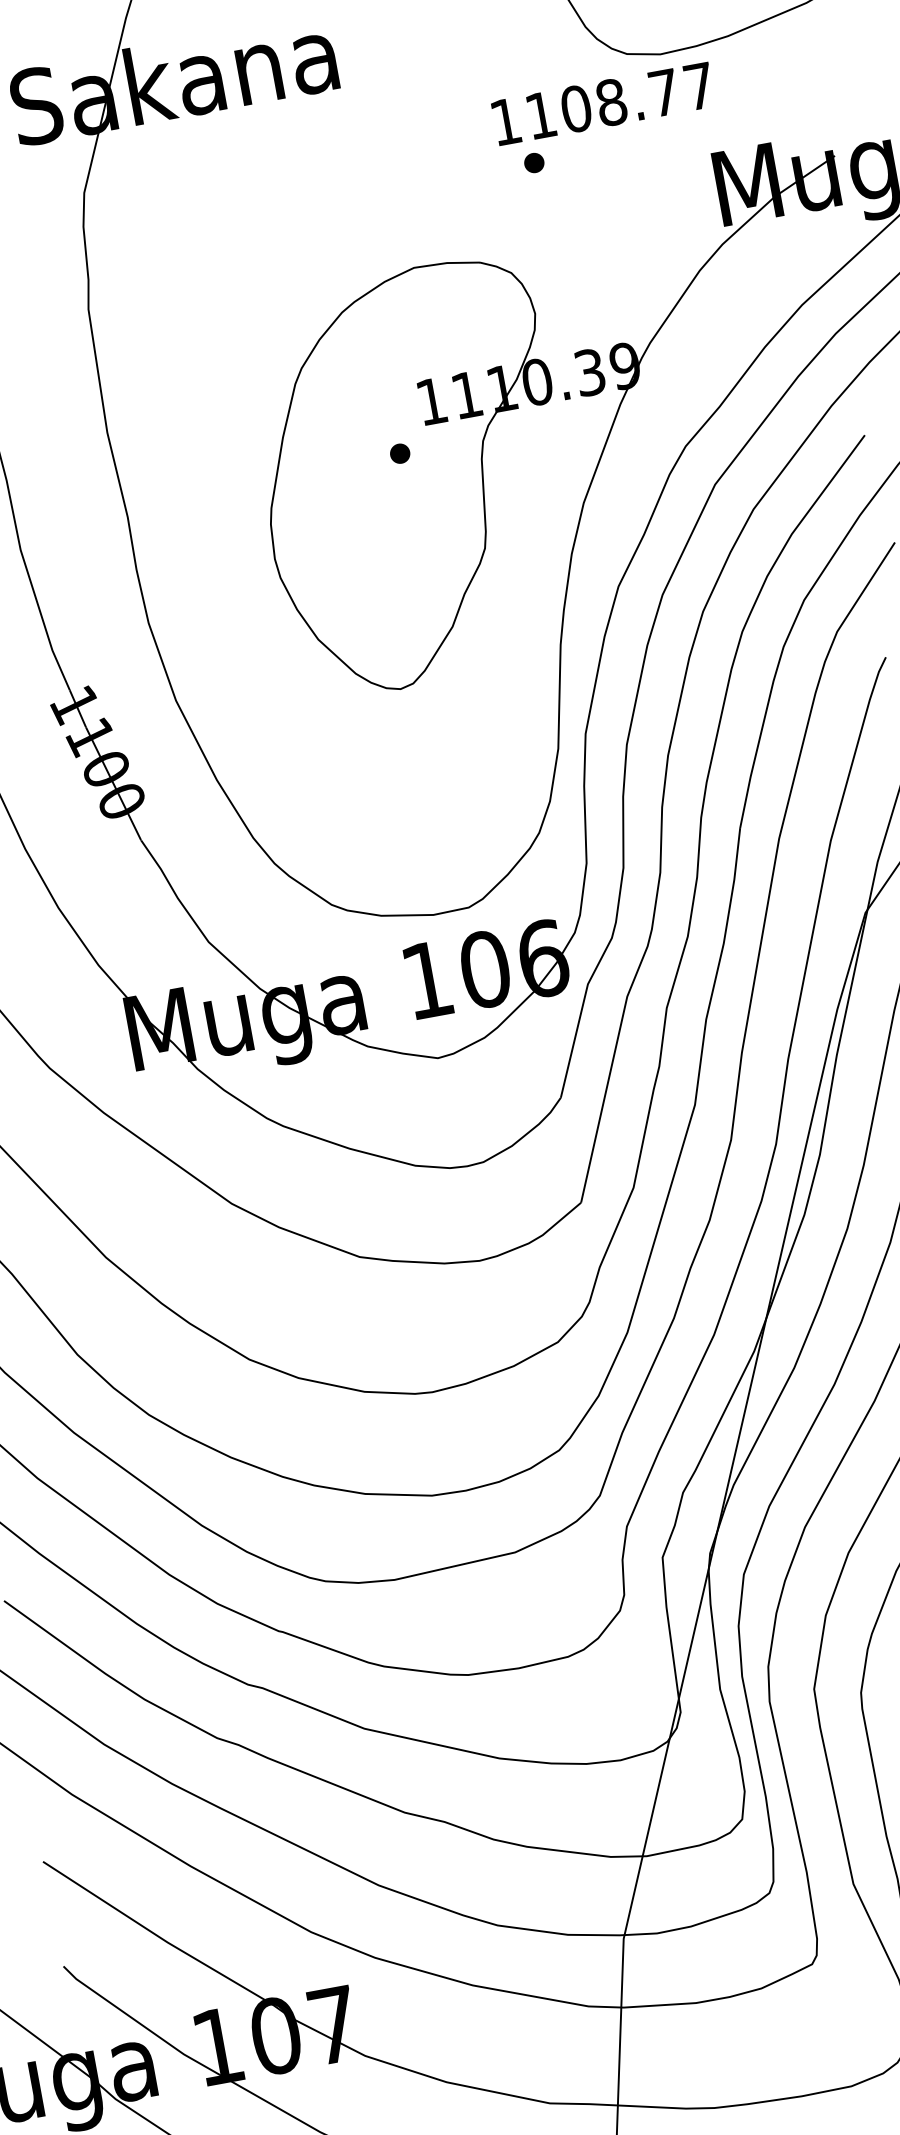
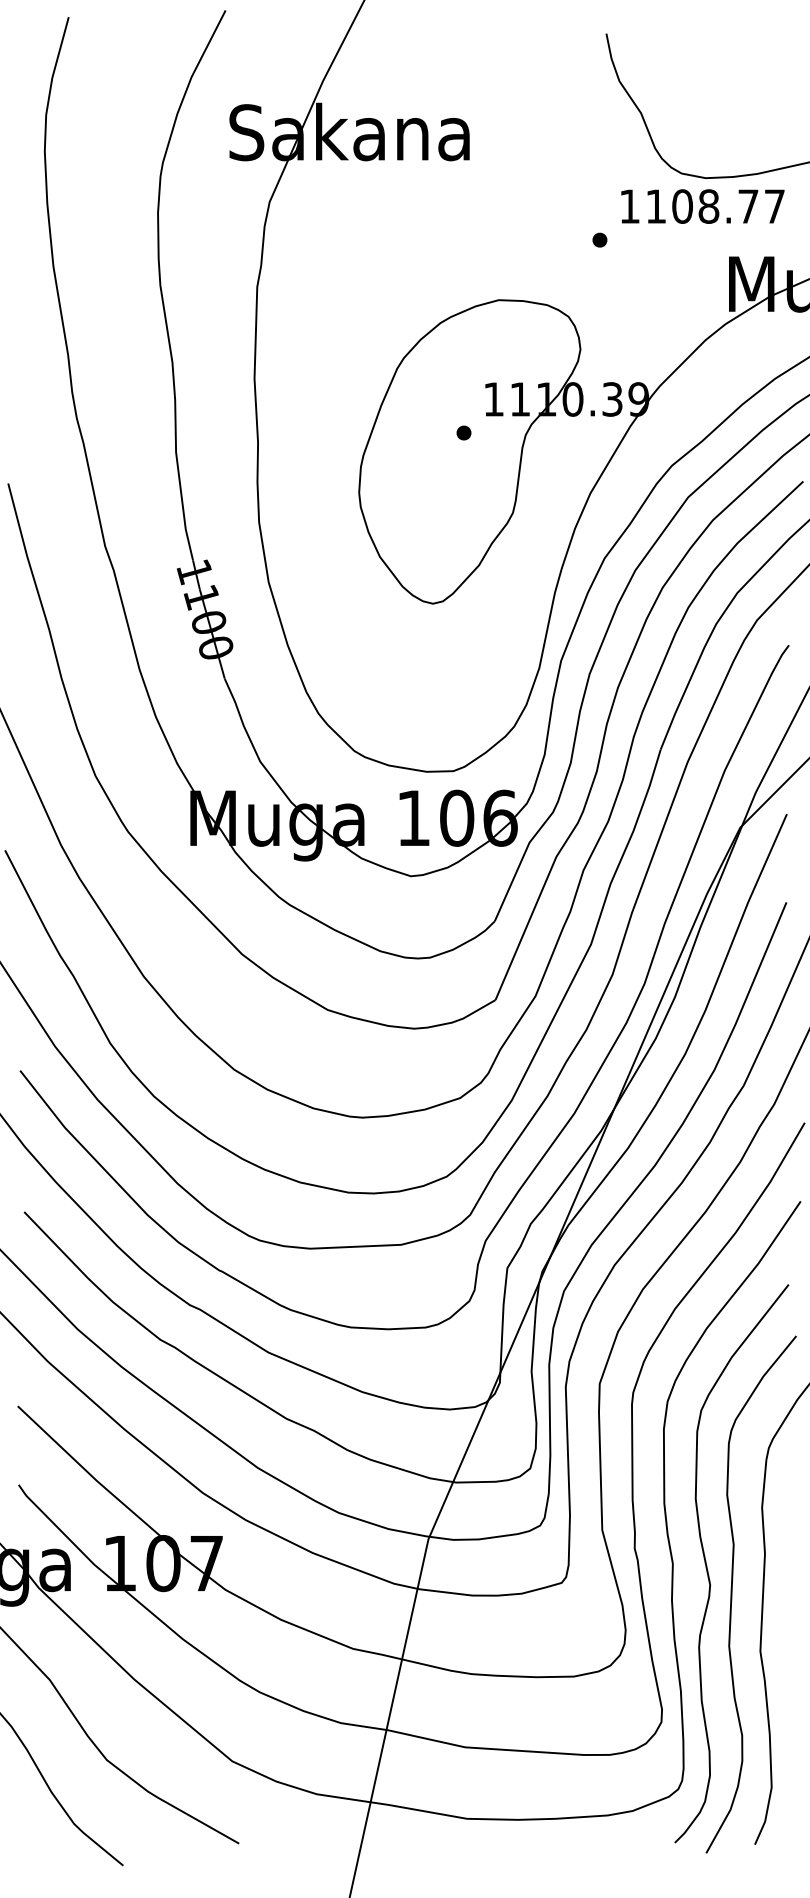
text: (602, 103) -> (702, 206), moved

